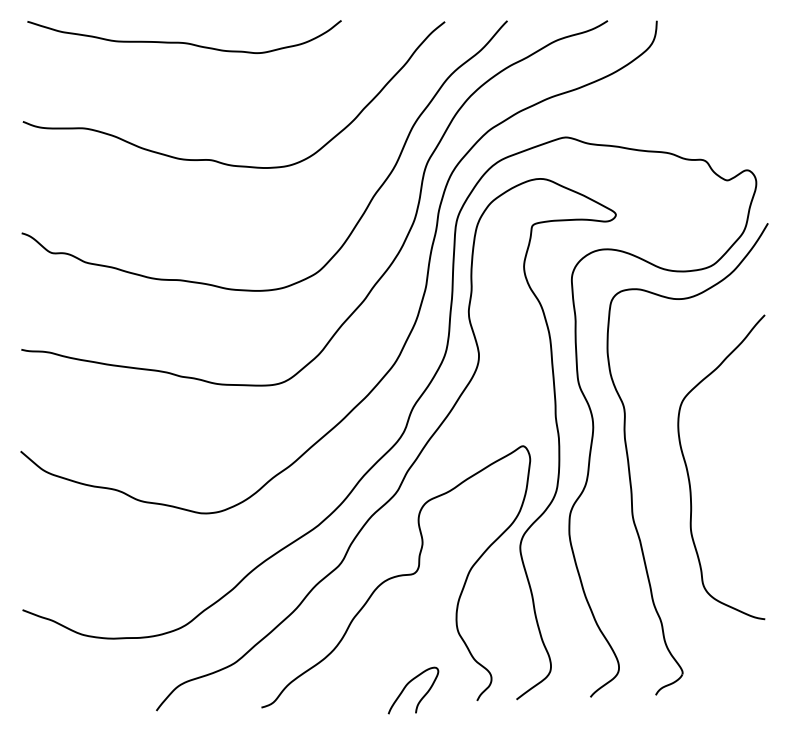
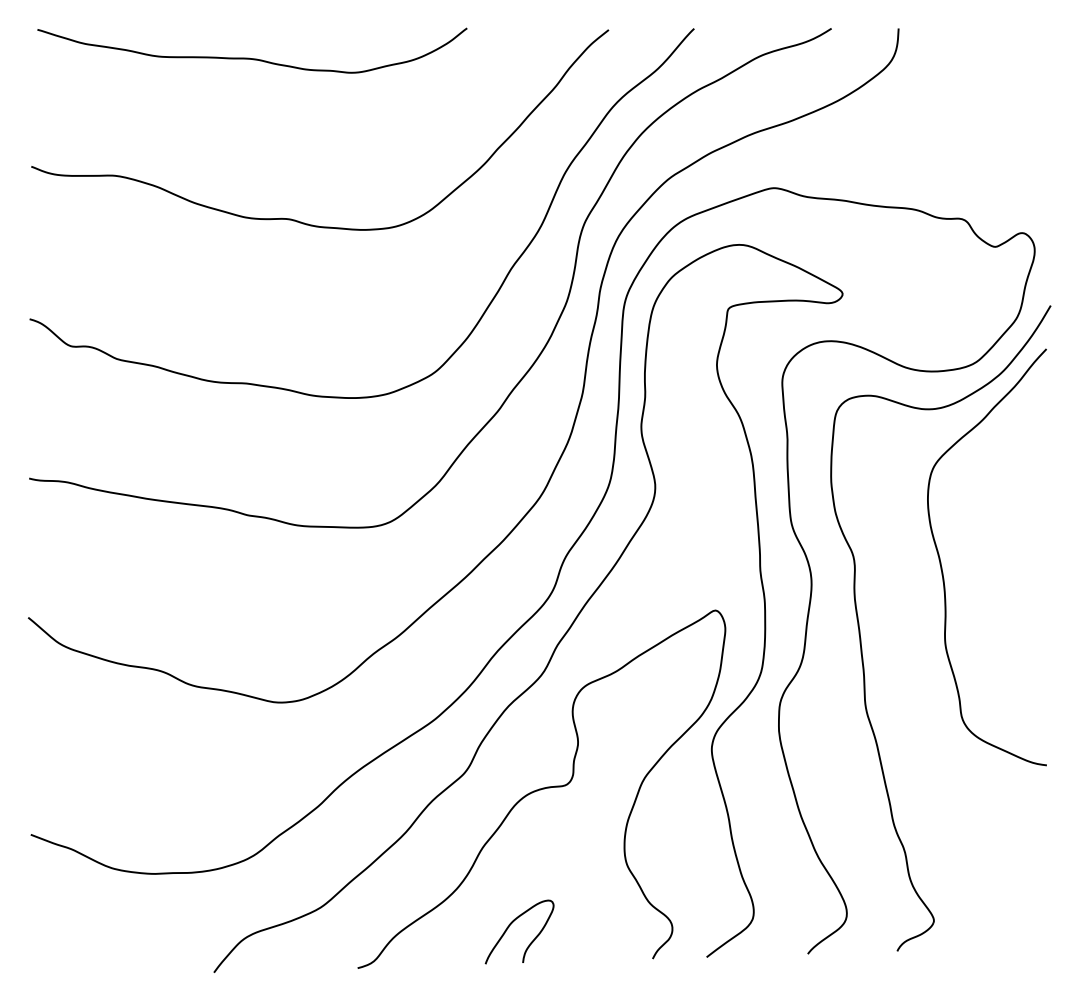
curve: (688, 474) -> (942, 567), moved
curve: (408, 684) -> (512, 923), moved

